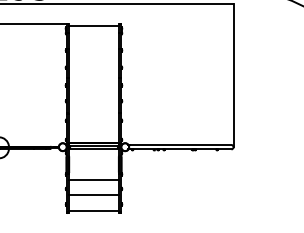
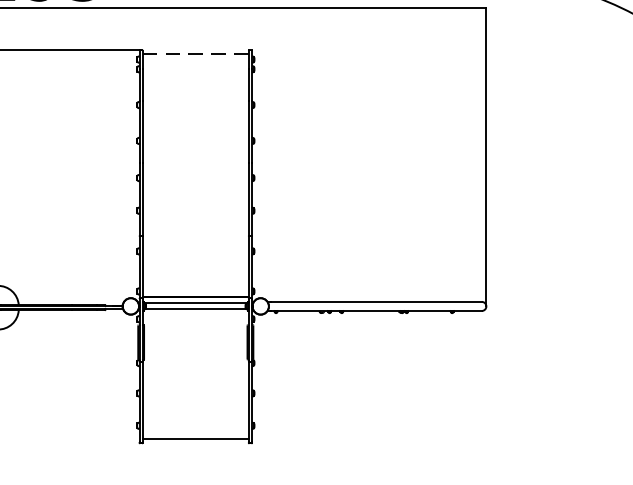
line: (93, 26) -> (194, 55), solid -> dashed
line: (93, 179) -> (194, 373), removed
line: (93, 195) -> (194, 406), removed

